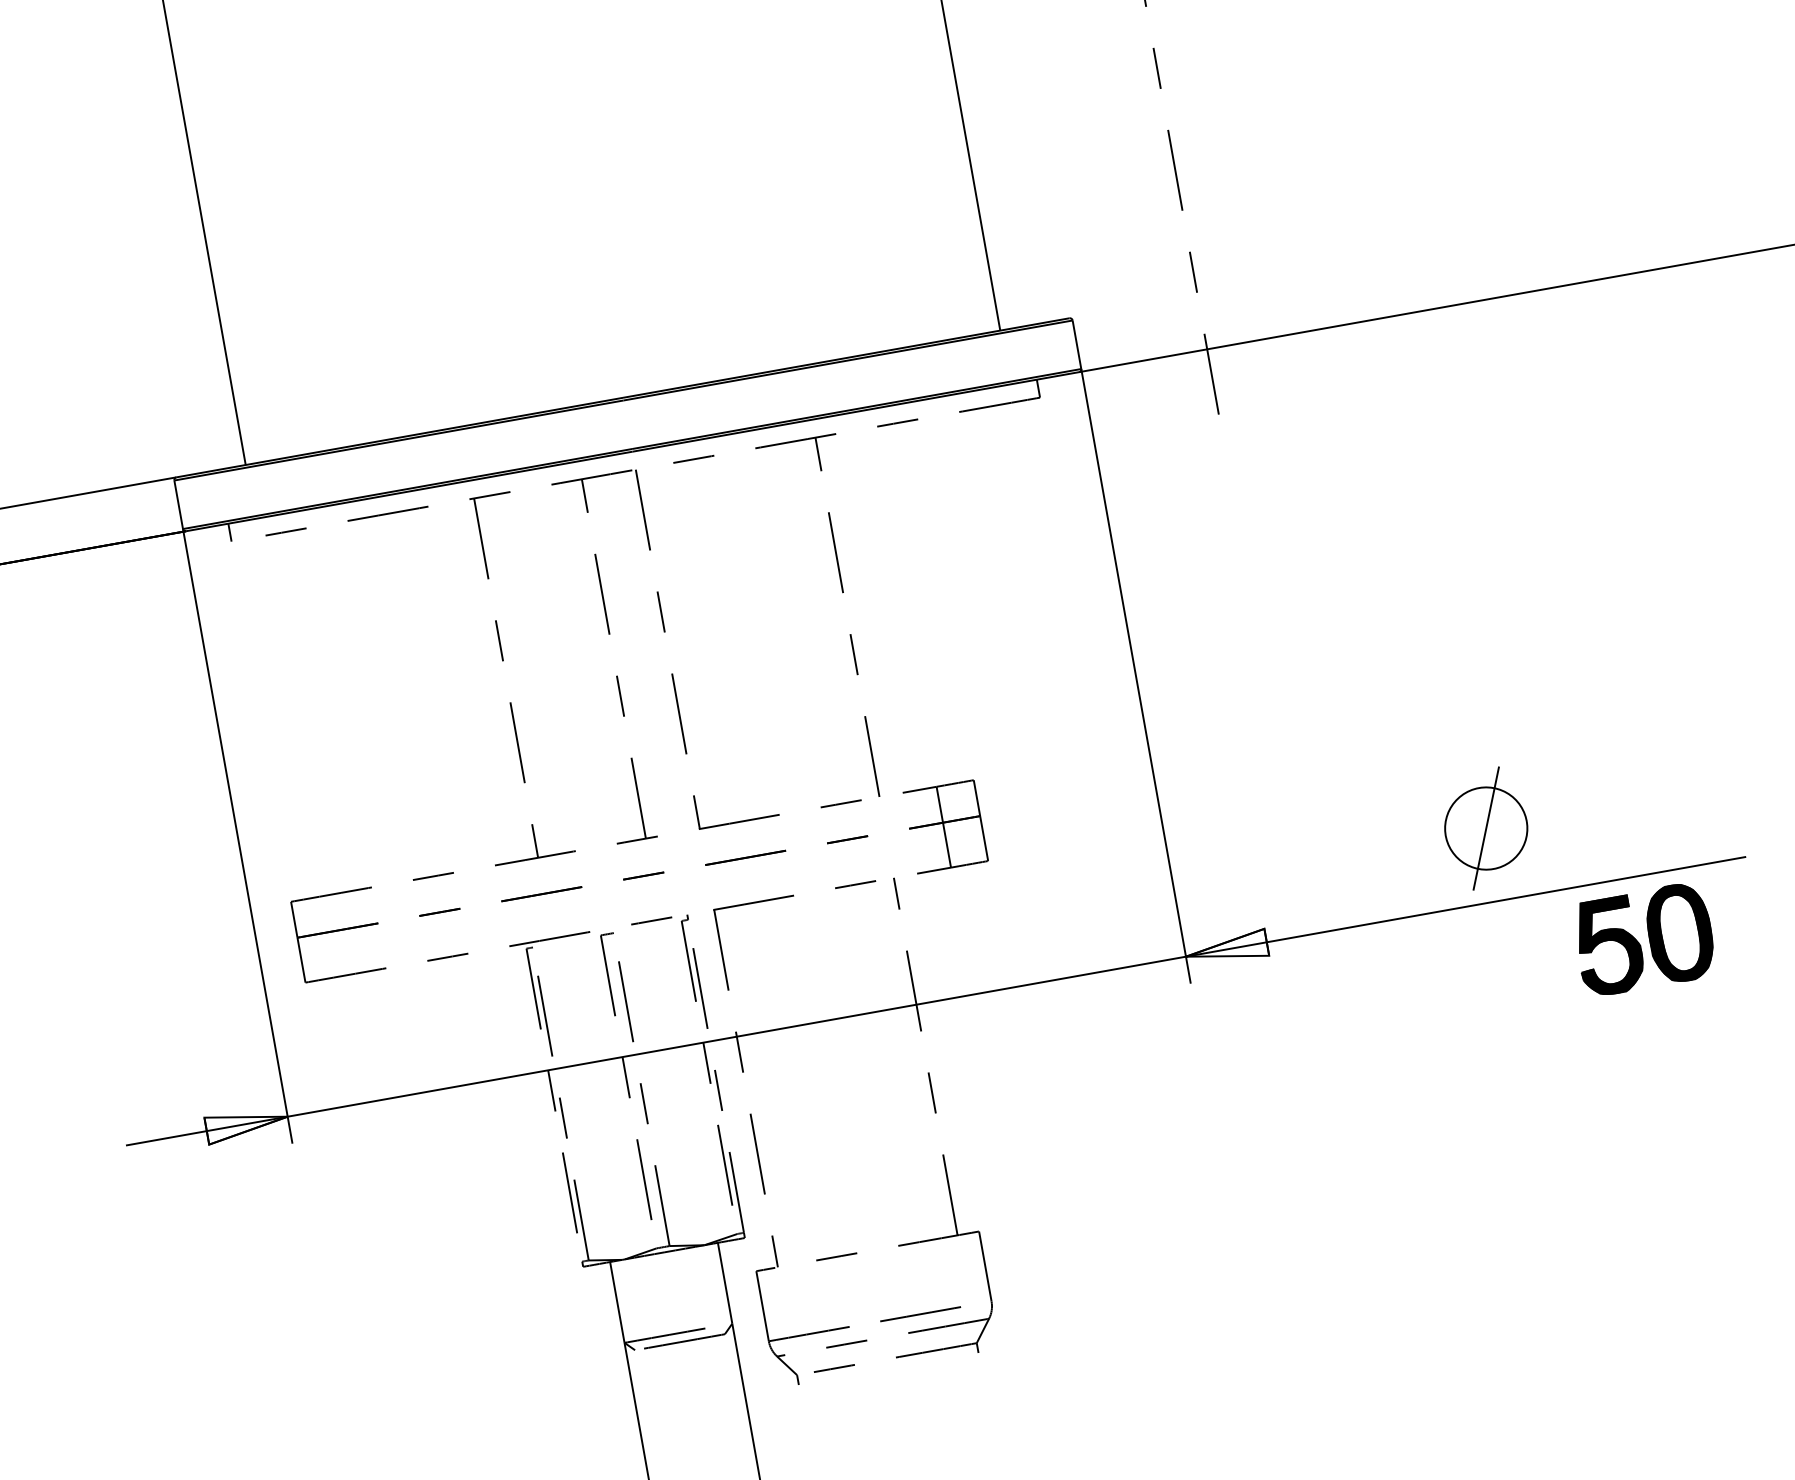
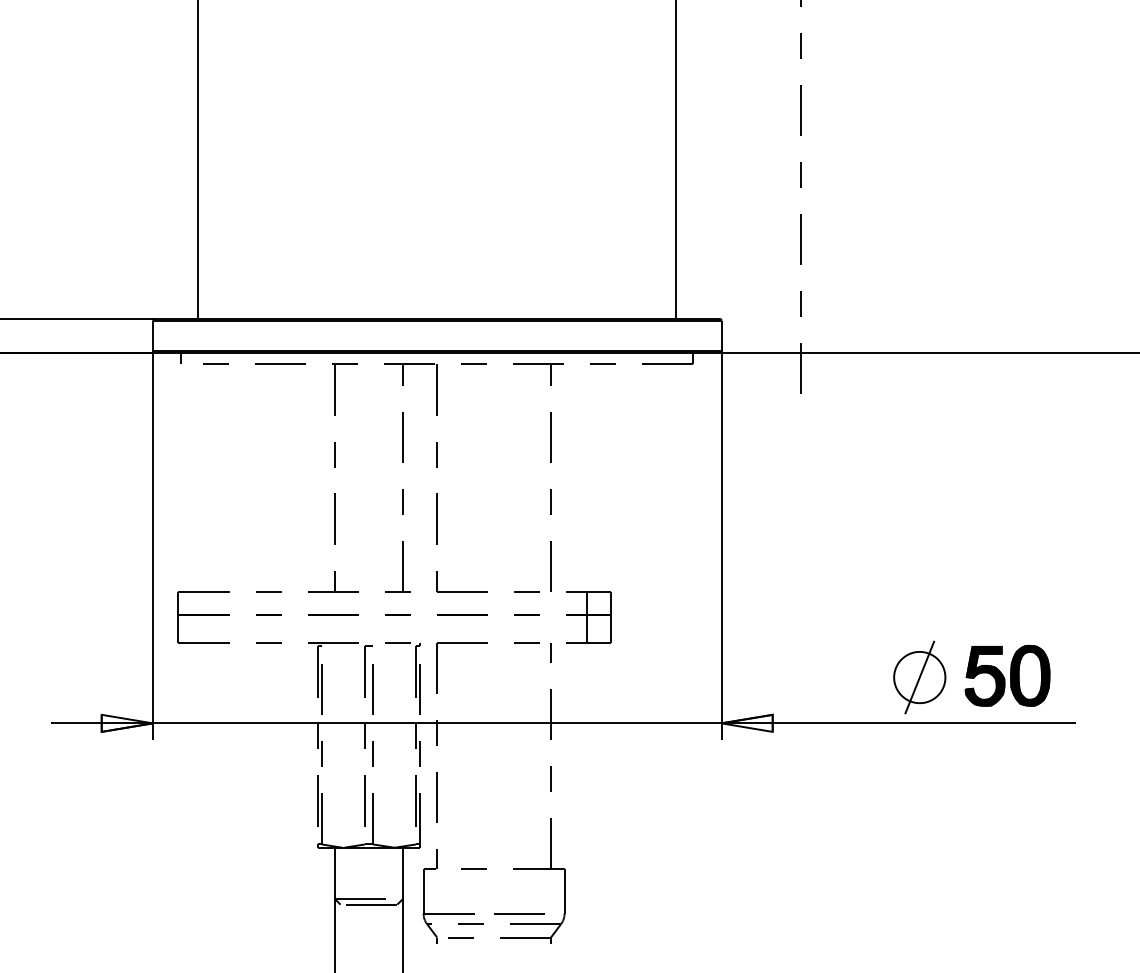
part: (1643, 938) -> (1007, 675), moved

